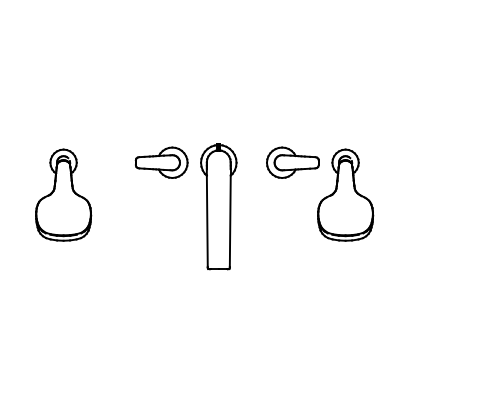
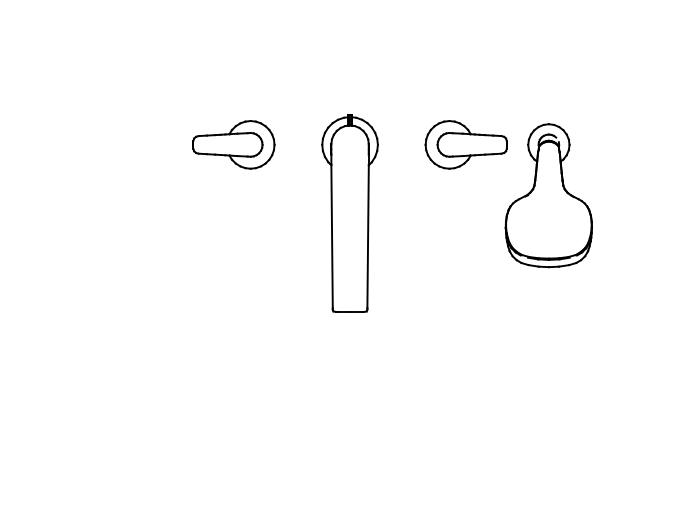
part: (161, 162) -> (233, 144), moved
part: (63, 194) -> (106, 194), removed

